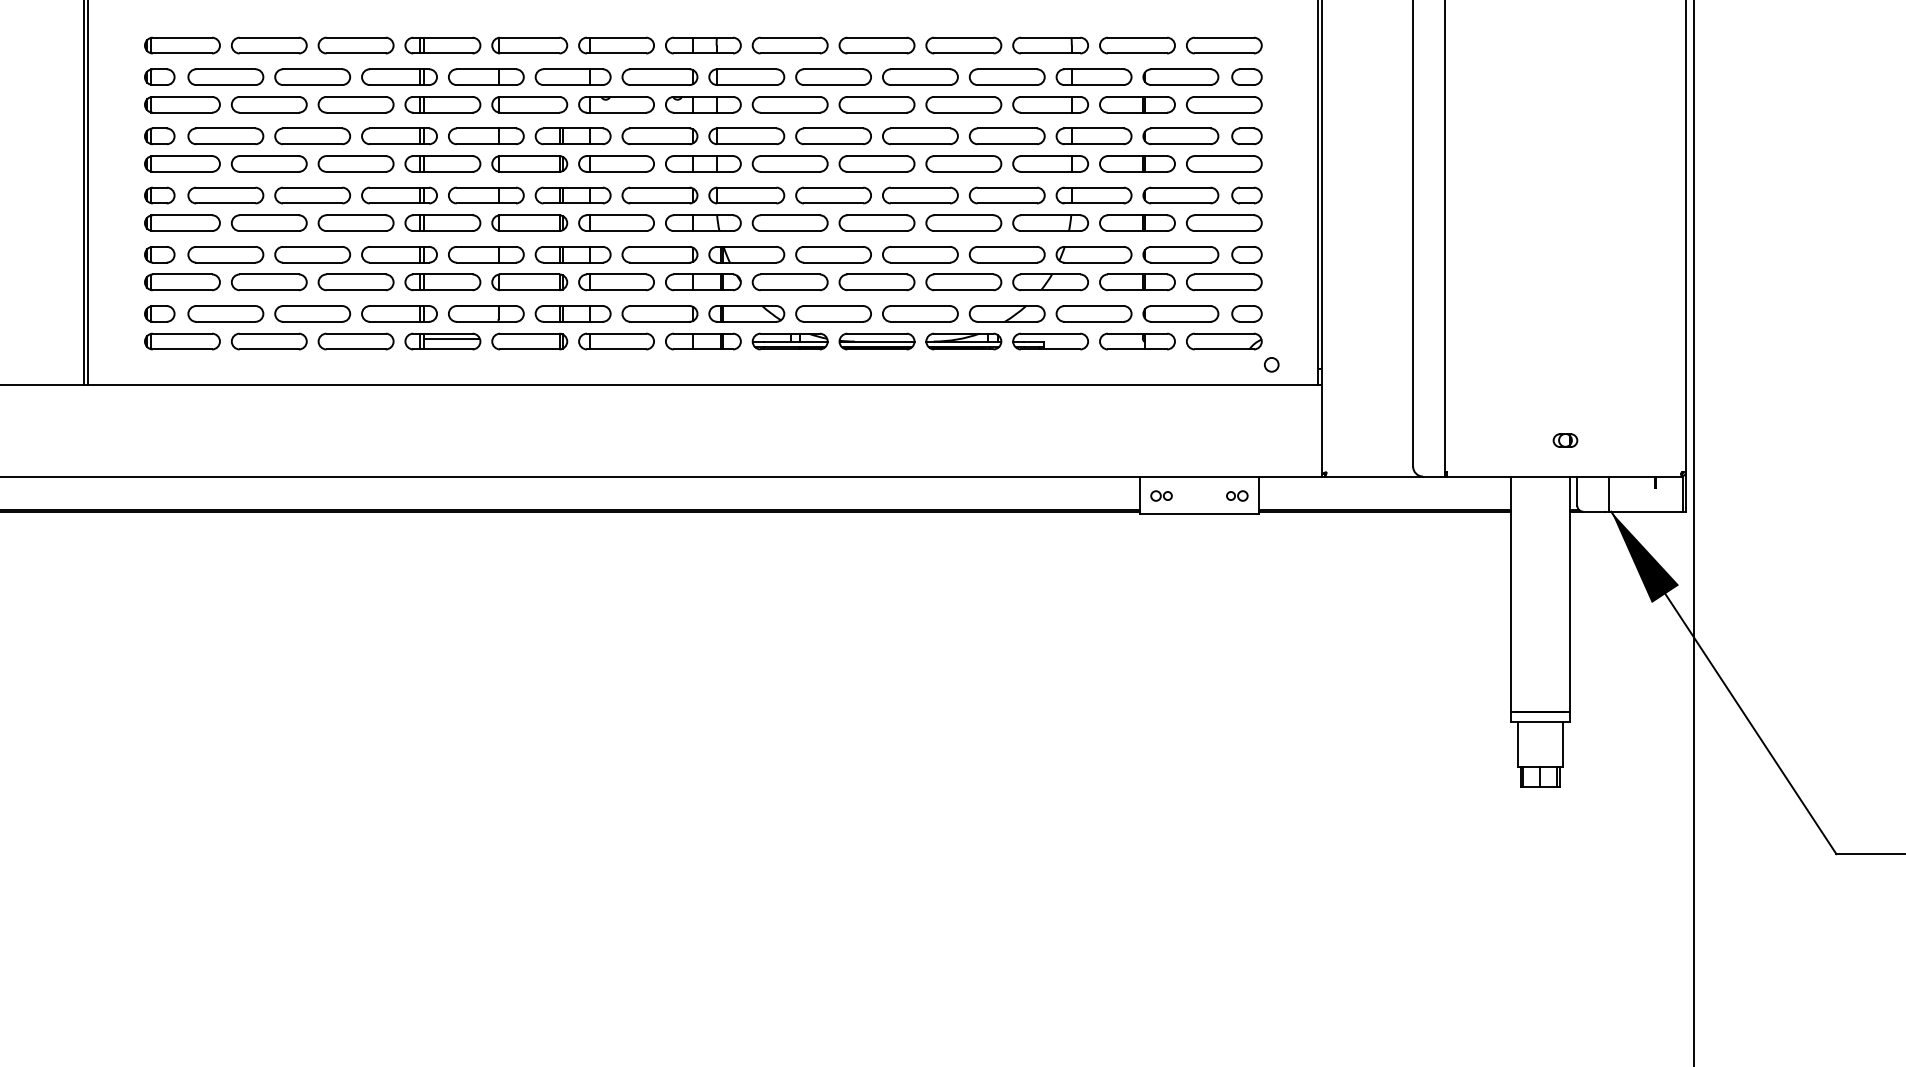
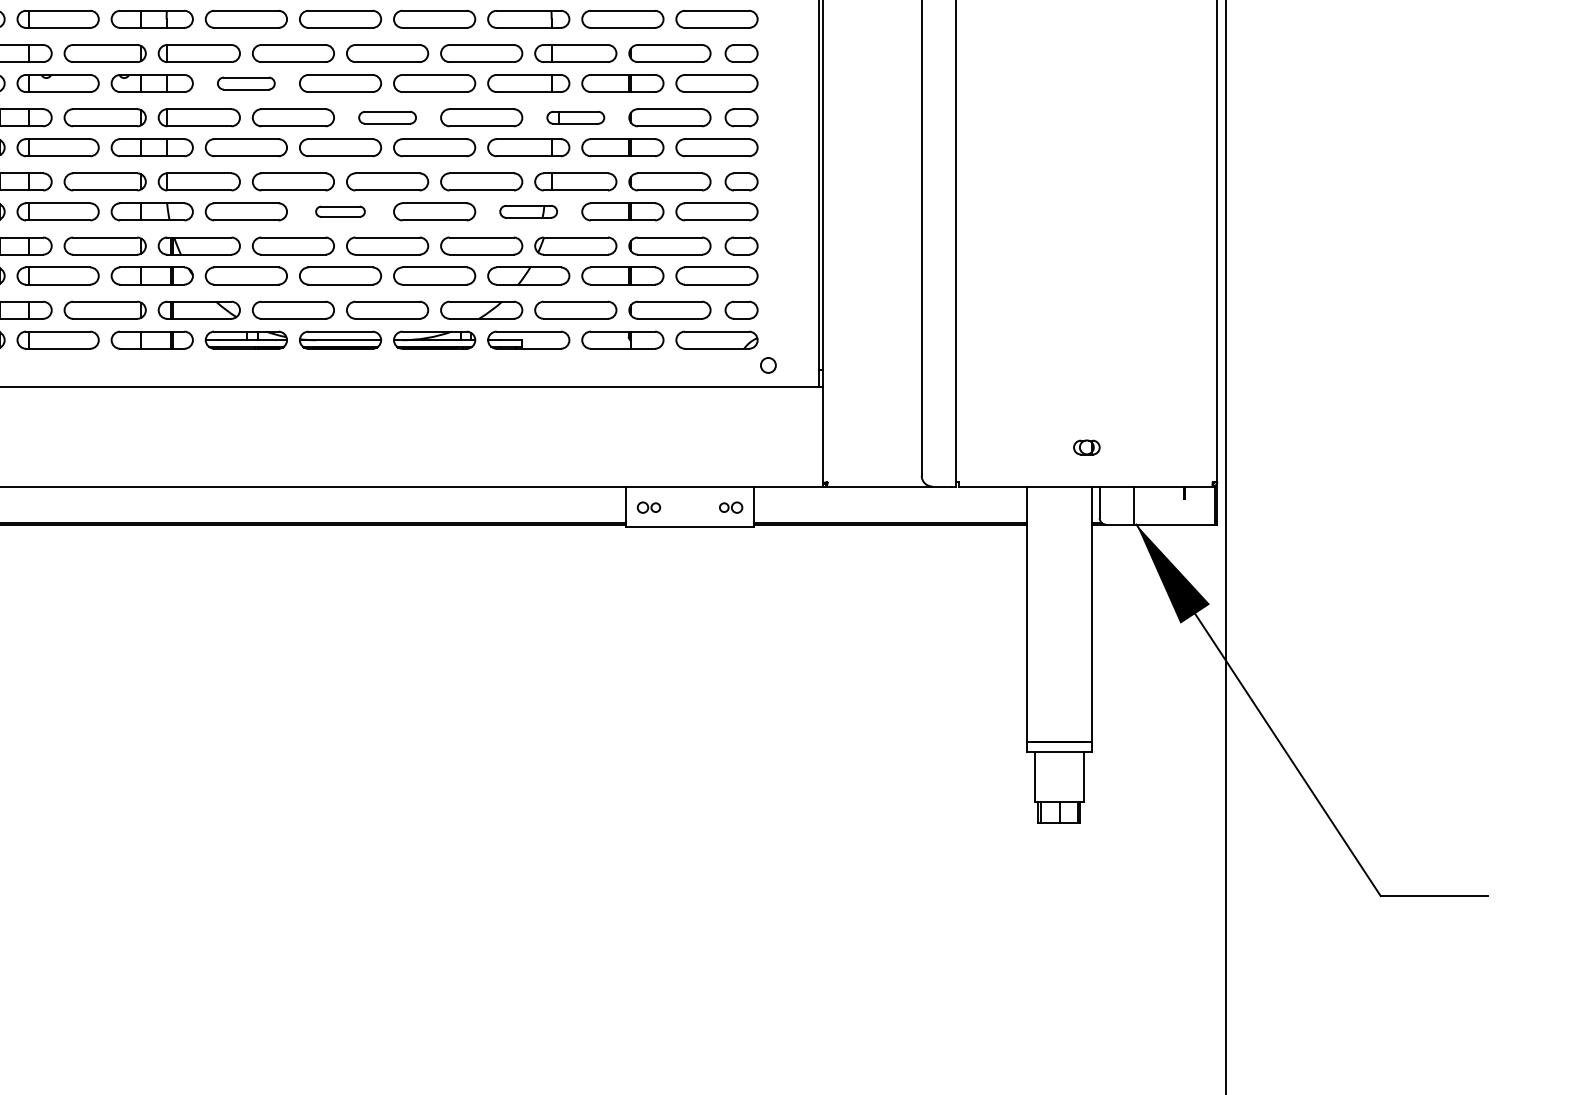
part: (789, 104) -> (245, 83), size x0.7
part: (920, 136) -> (387, 117), size x0.7
part: (1093, 136) -> (575, 117), size x0.7
part: (876, 222) -> (339, 211), size x0.6
part: (1050, 222) -> (528, 211), size x0.7

